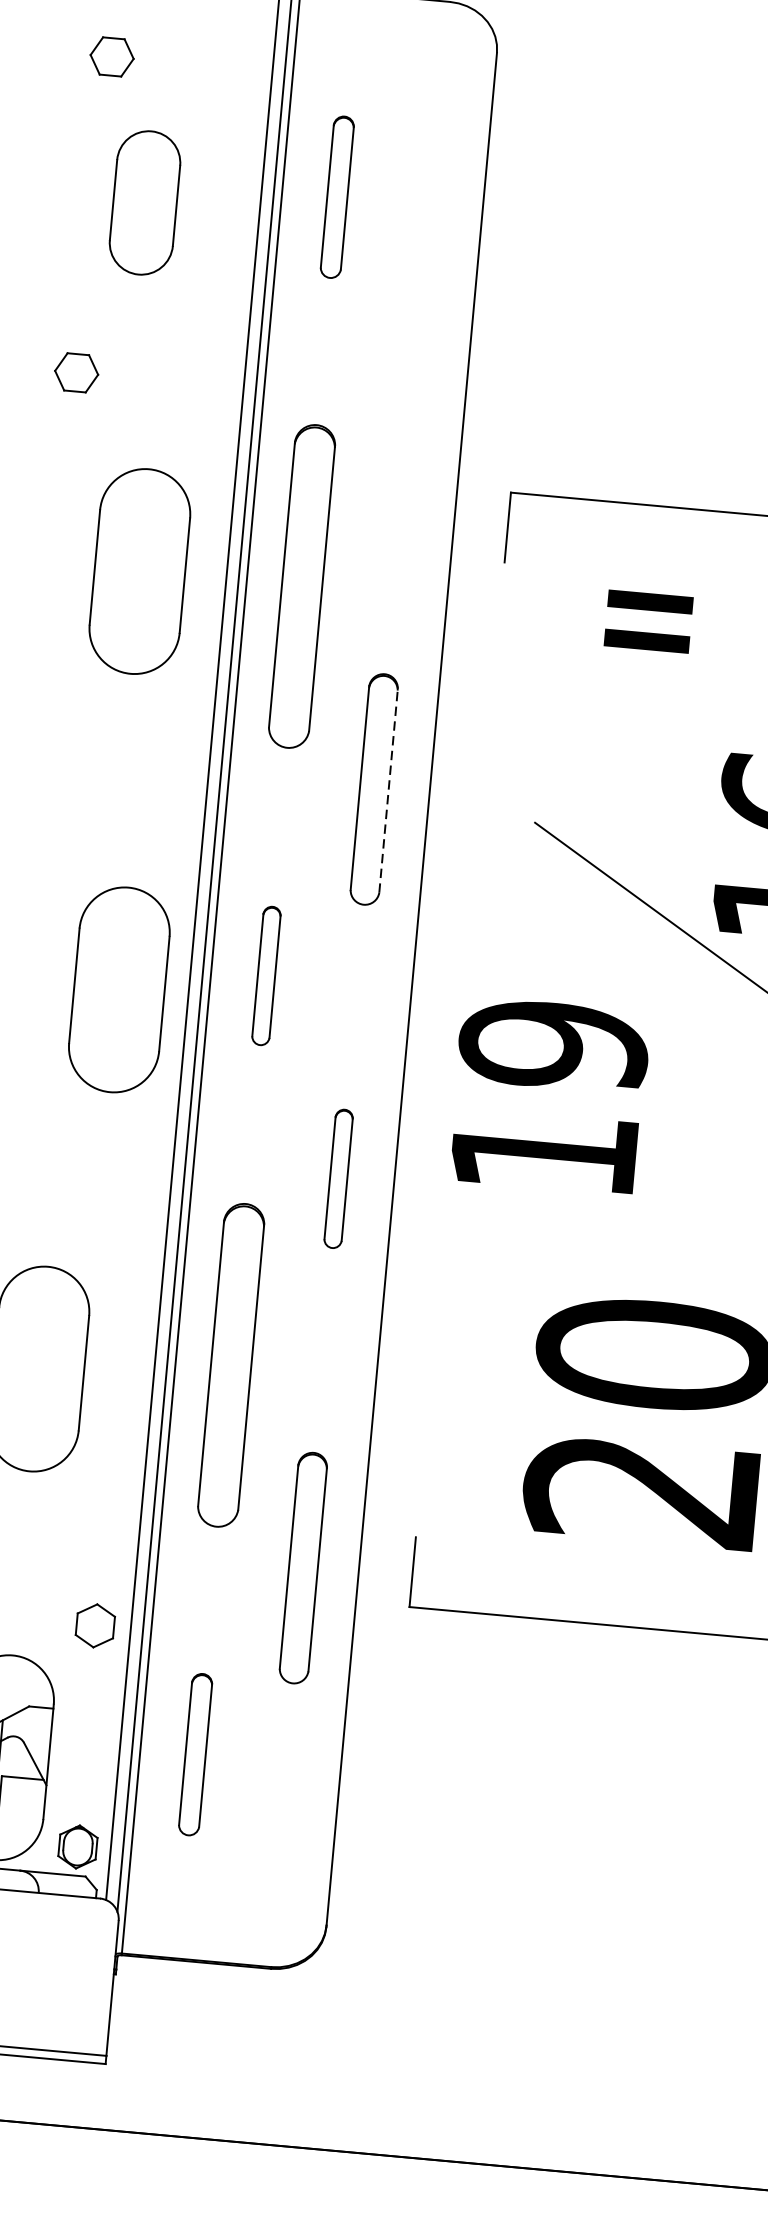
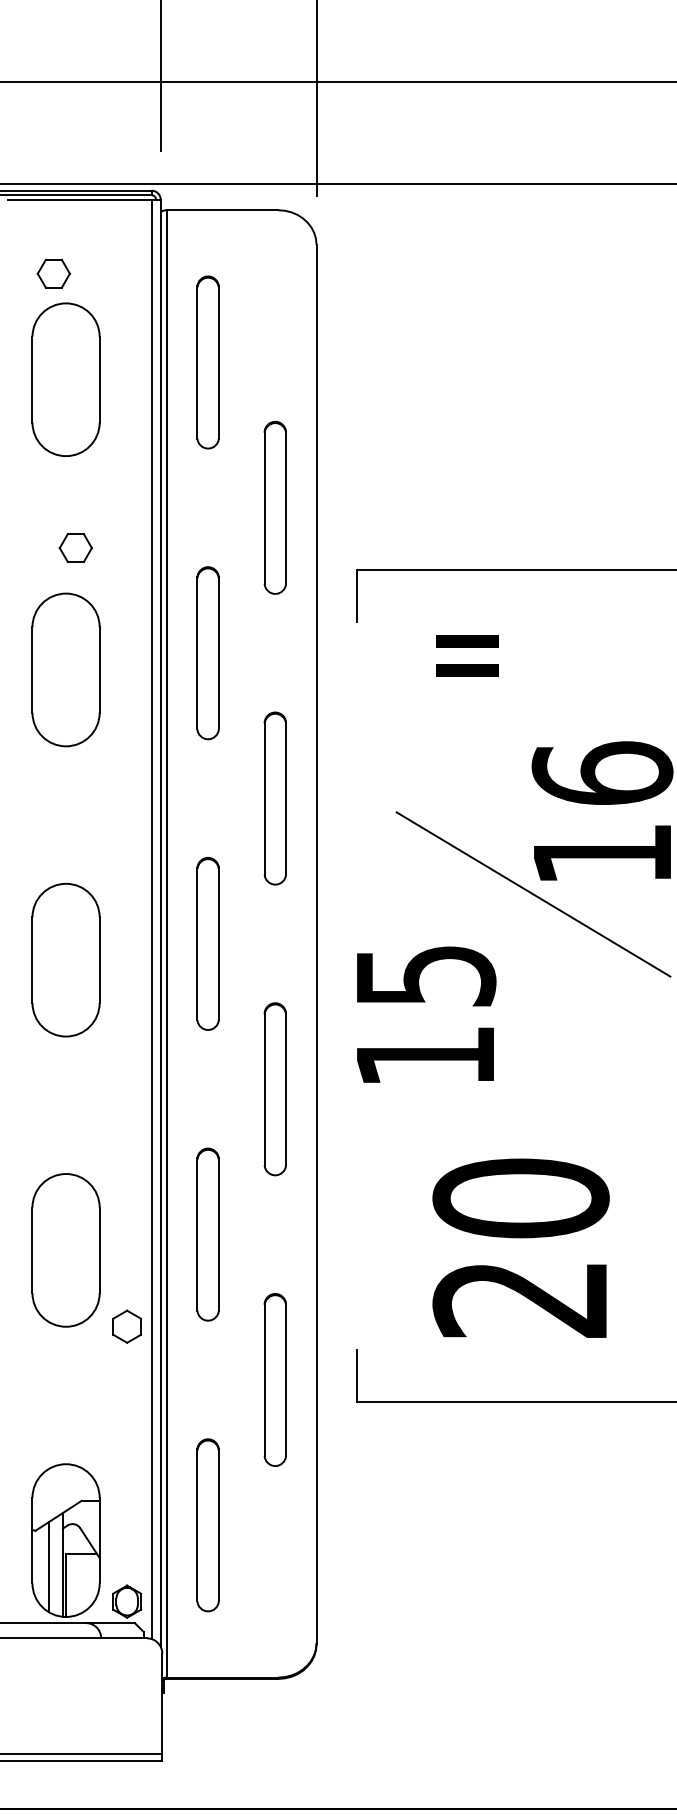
part: (111, 56) -> (53, 273), moved
part: (336, 197) -> (207, 362), size x1.43
part: (144, 202) -> (65, 379), size x1.43
part: (76, 372) -> (75, 547), moved
part: (408, 399) -> (274, 507), added
part: (139, 570) -> (65, 669), moved
part: (301, 586) -> (207, 653), size x0.71
line: (389, 790) -> (286, 798), dashed -> solid
part: (265, 975) -> (207, 943), size x1.67
part: (118, 988) -> (65, 959), moved
text: (553, 1046) -> (425, 976), 19 -> 15
part: (337, 1179) -> (274, 1089), size x1.67
part: (230, 1365) -> (207, 1234), size x0.71
part: (95, 1625) -> (127, 1326), moved
part: (194, 1754) -> (207, 1525), size x1.43

